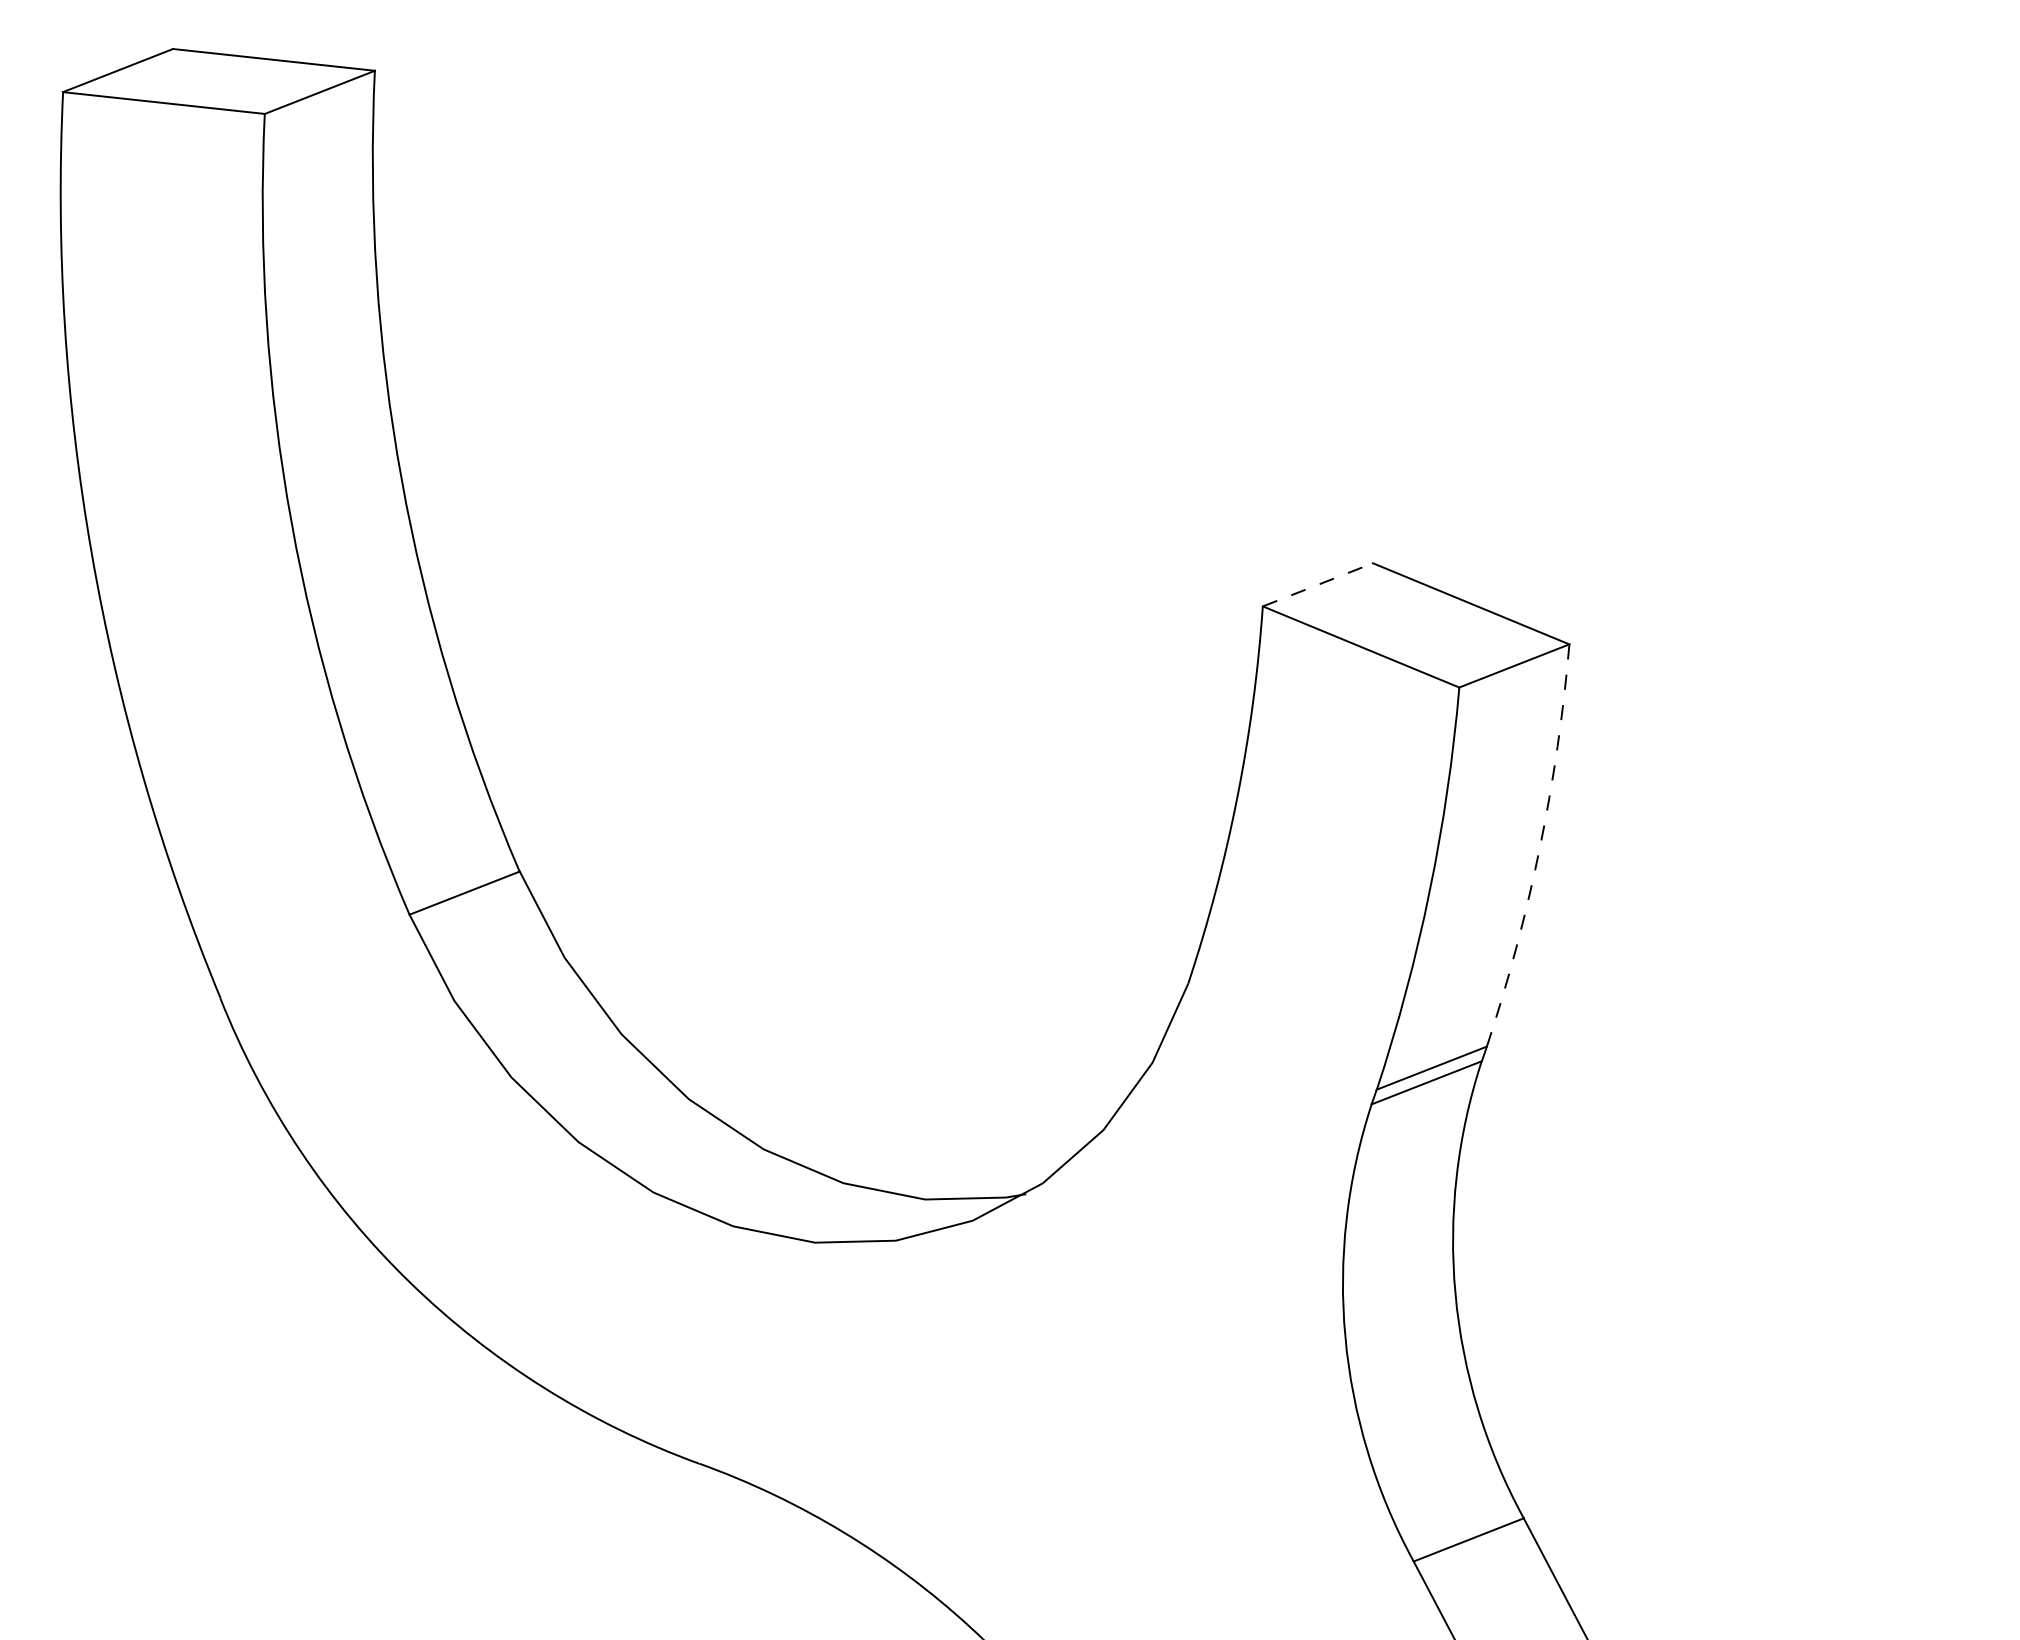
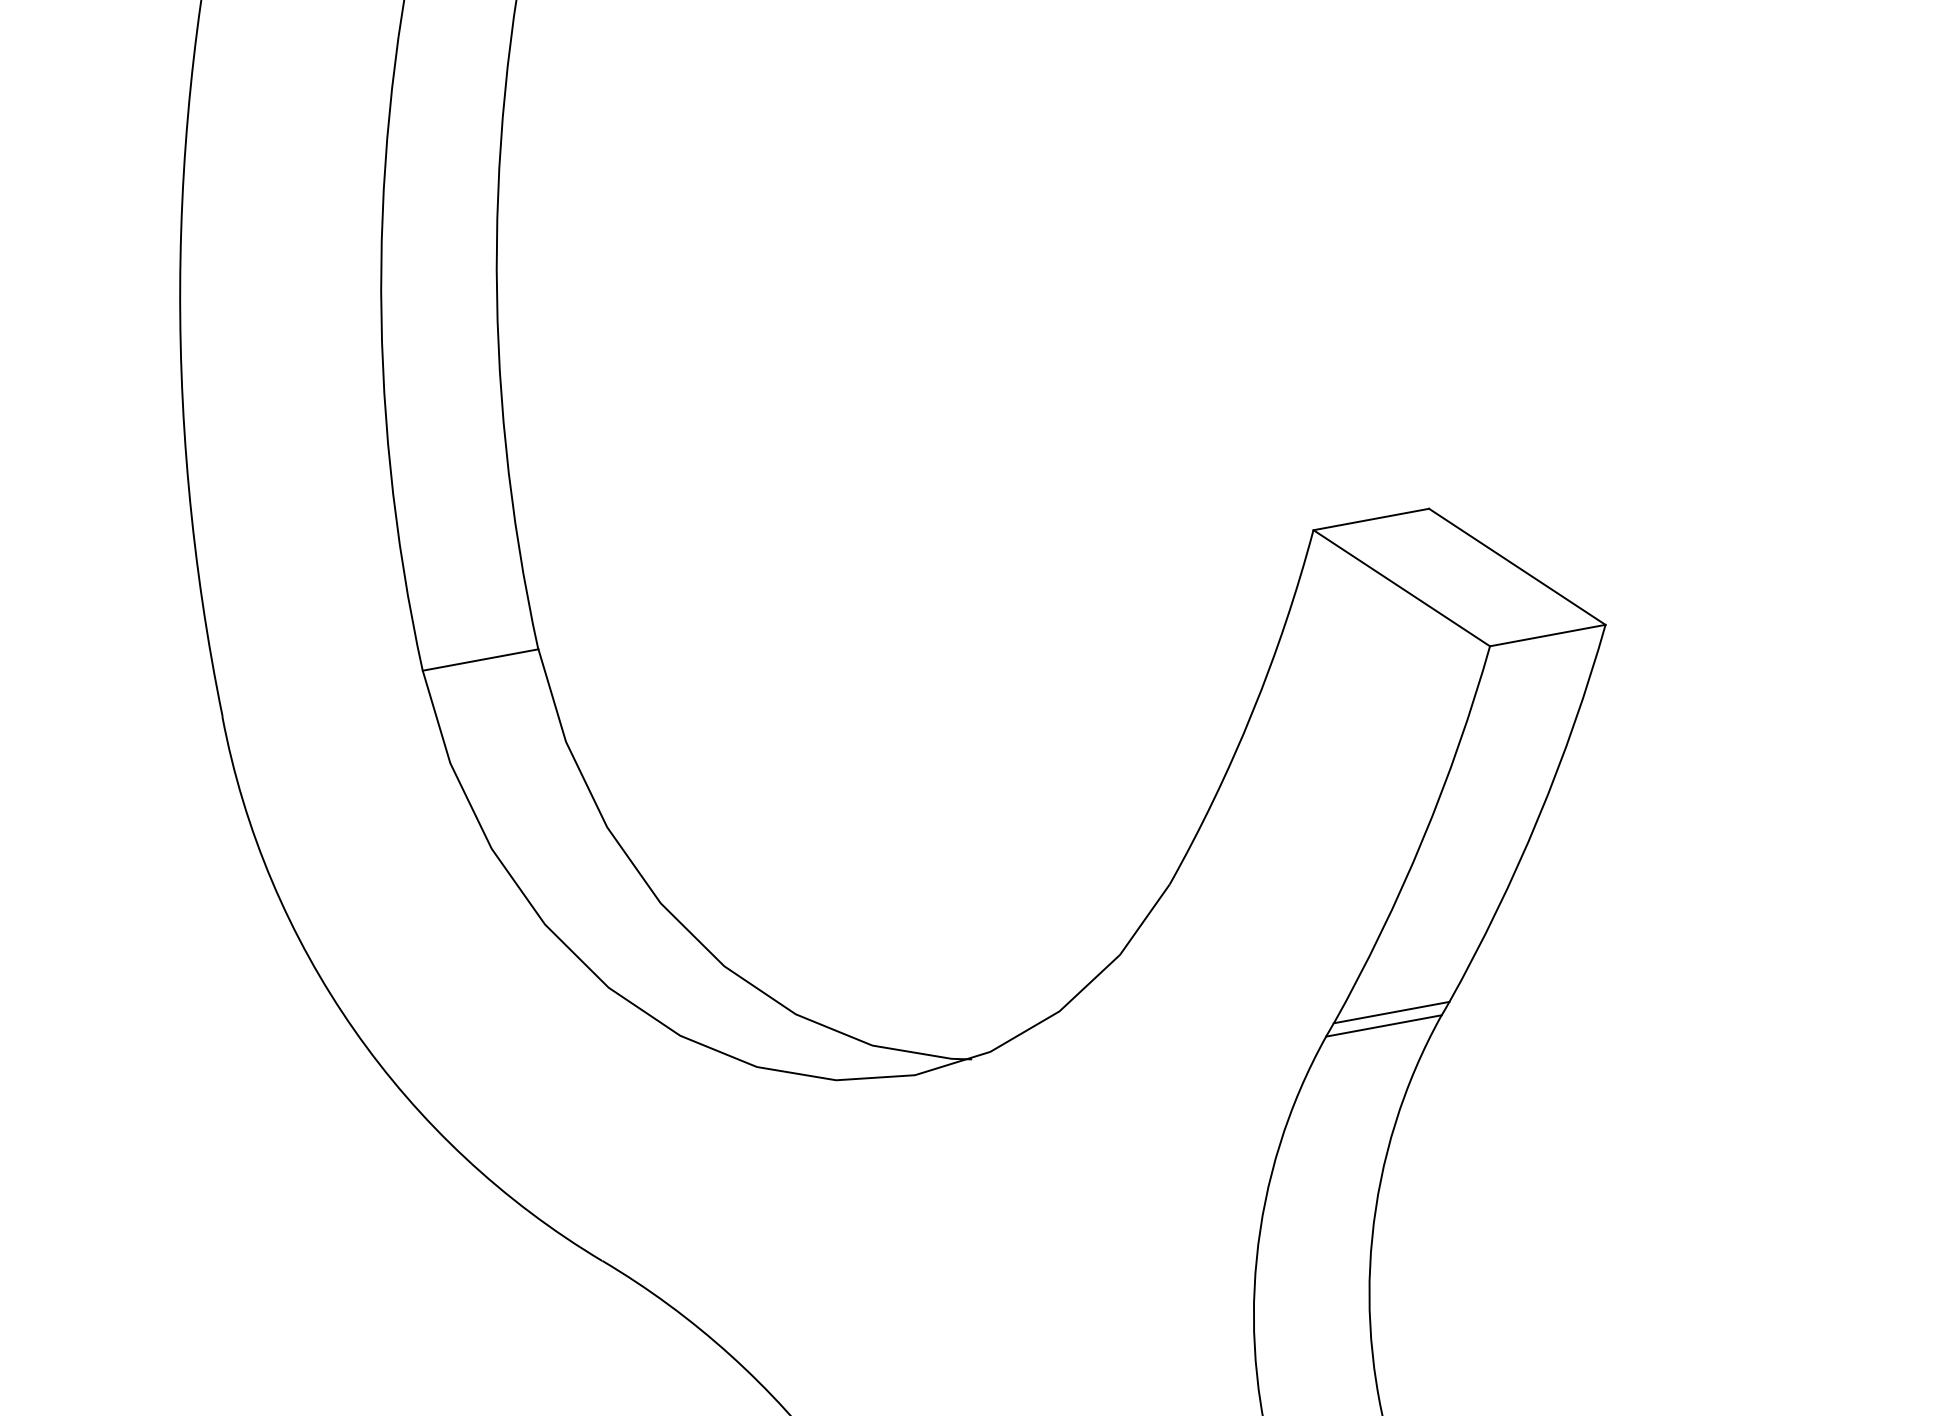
line: (1318, 584) -> (1371, 519), dashed -> solid
arc: (1539, 847) -> (1538, 817), dashed -> solid

